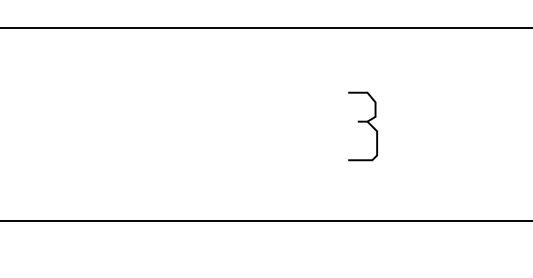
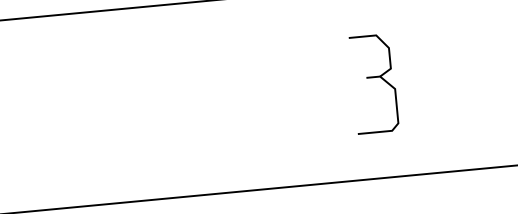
part: (362, 126) -> (373, 84), size x1.43

